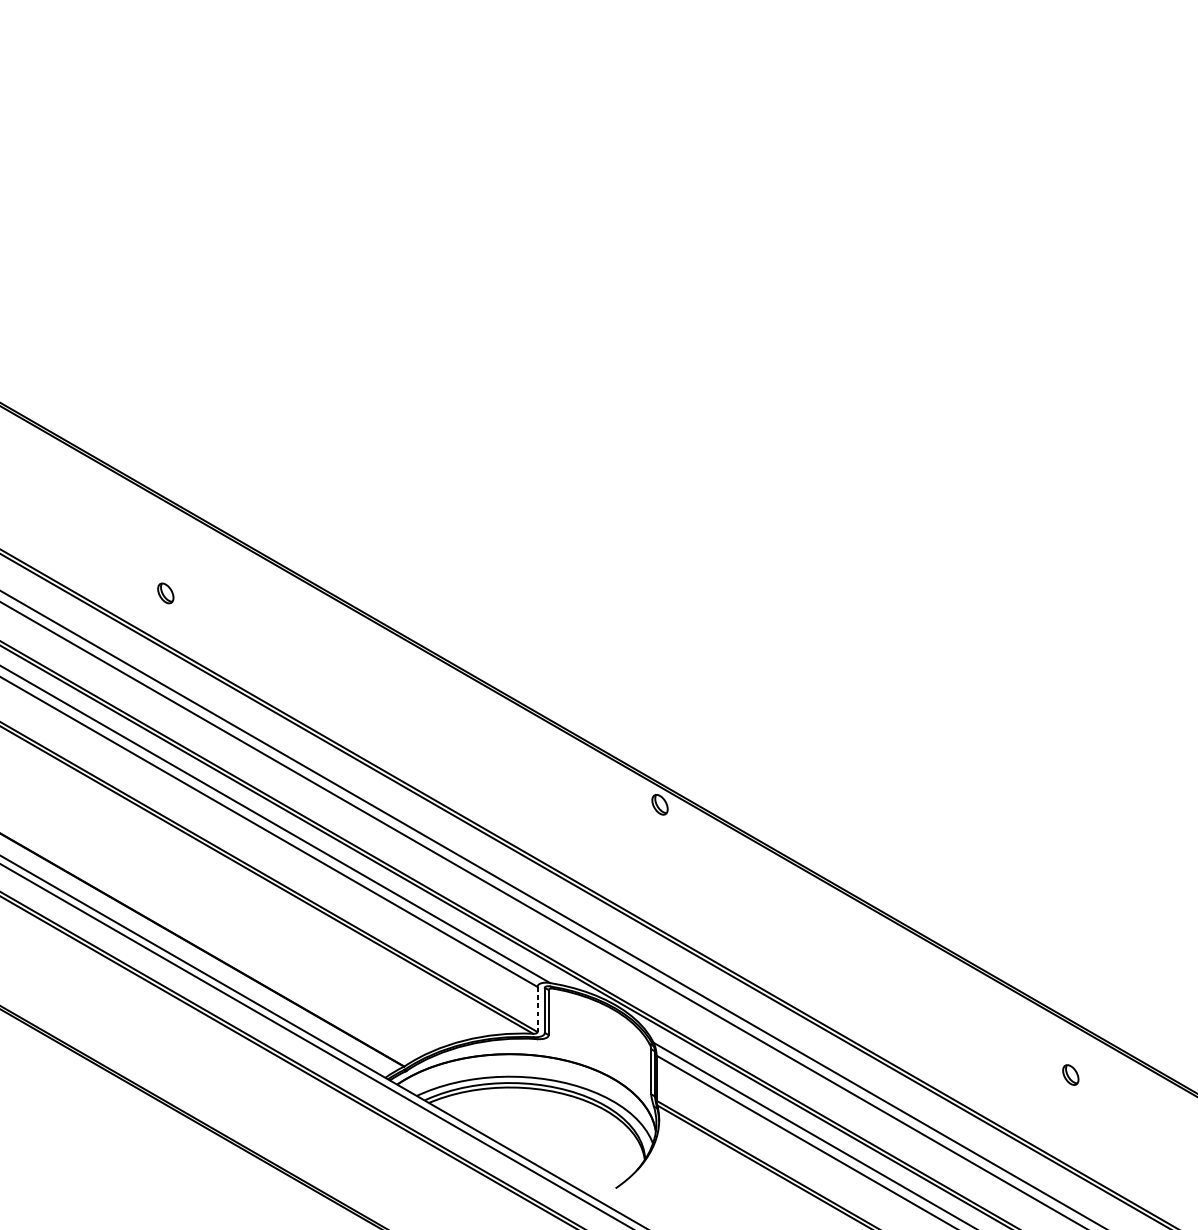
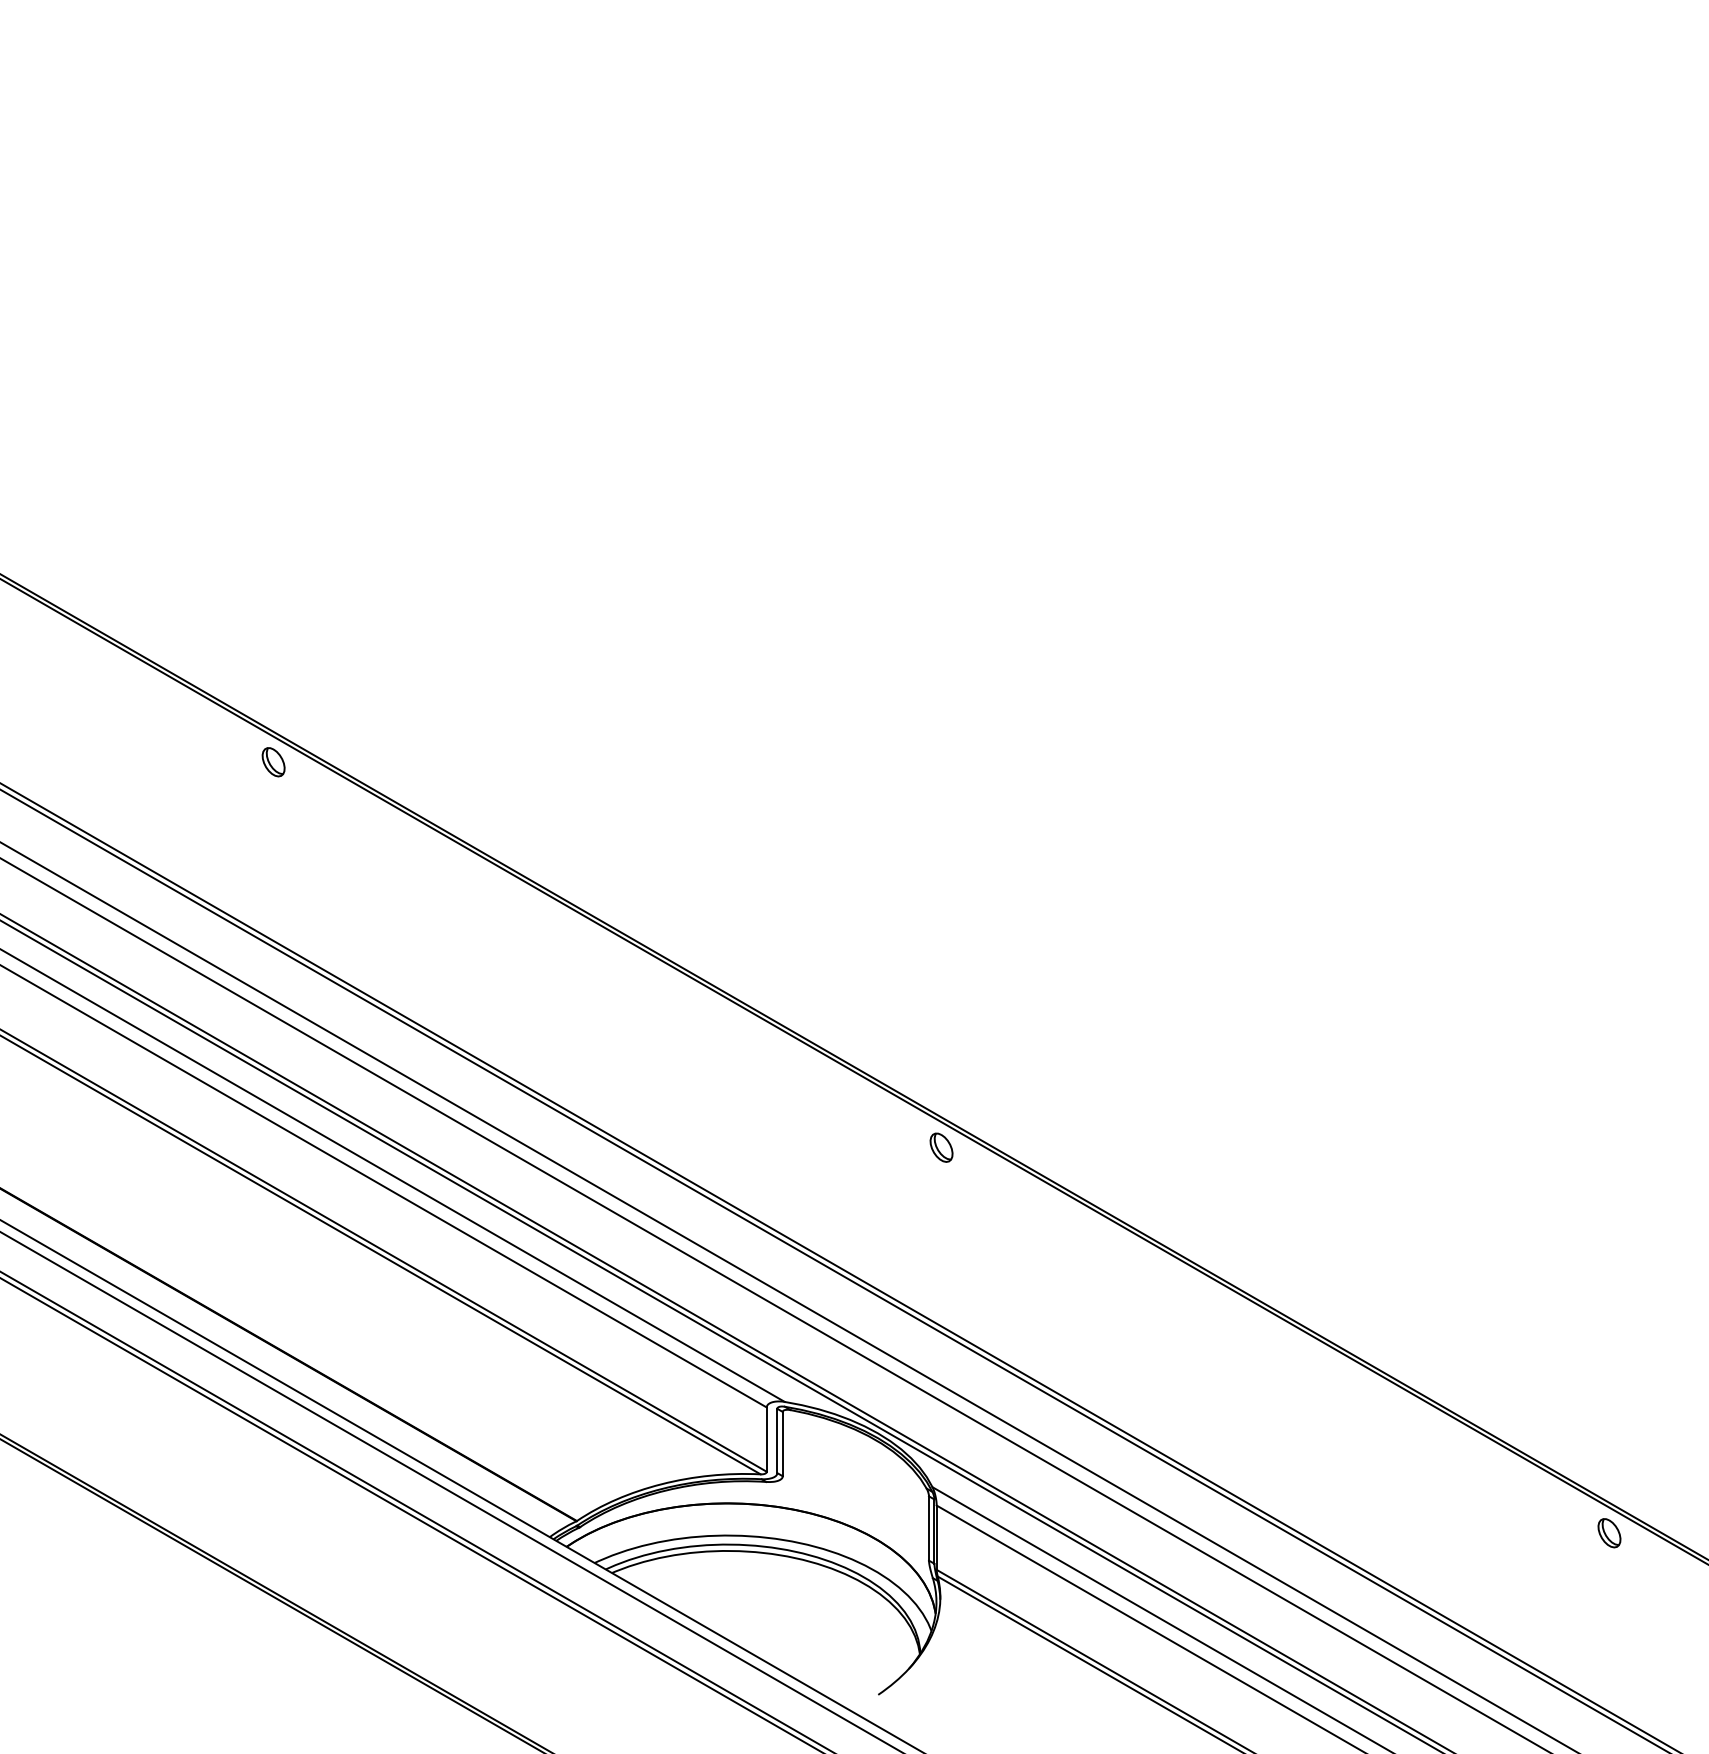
part: (165, 593) -> (273, 762), moved
line: (537, 1010) -> (766, 1440), dashed -> solid
part: (1070, 1075) -> (1609, 1533), moved

